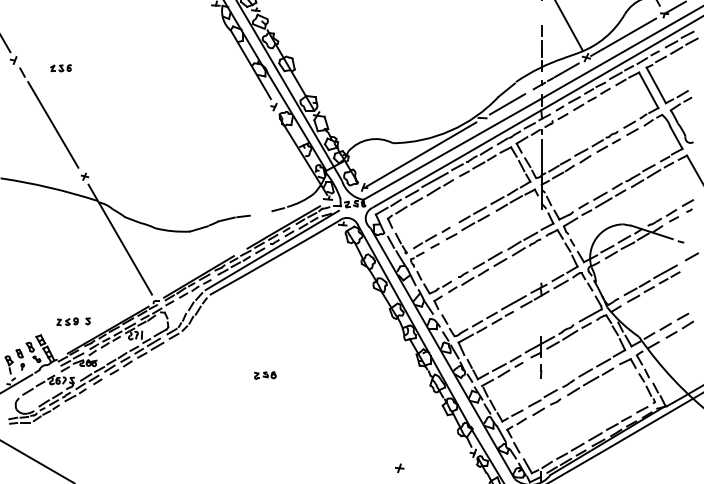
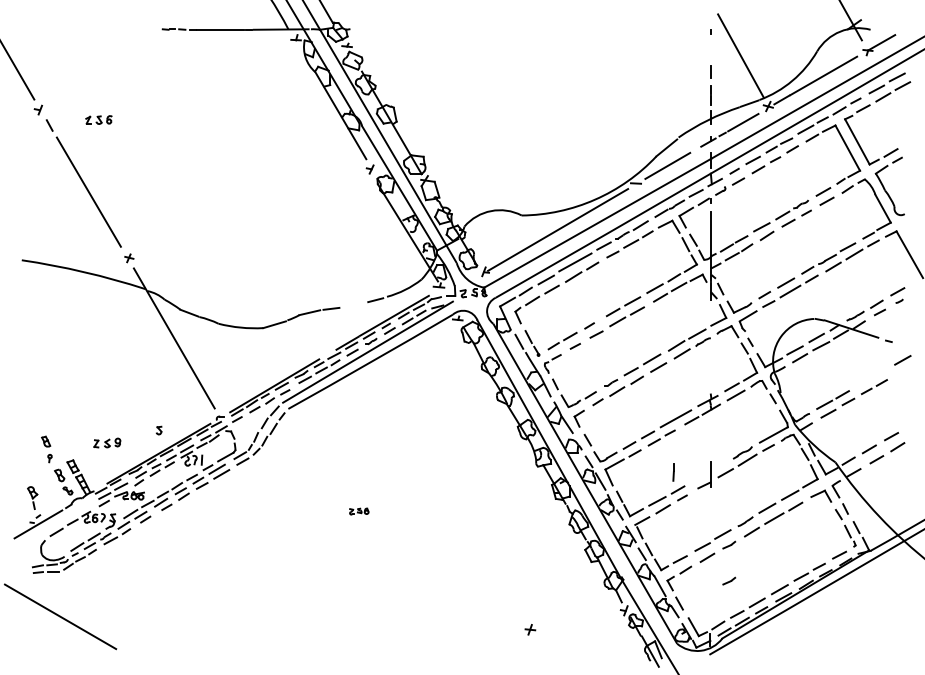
line: (665, 271) -> (868, 379), removed
part: (88, 321) -> (159, 430), moved
line: (540, 344) -> (709, 472), removed
part: (19, 359) -> (46, 449), moved
line: (541, 371) -> (673, 472), moved
part: (265, 375) -> (359, 511), size x0.7
line: (555, 429) -> (729, 580), added

